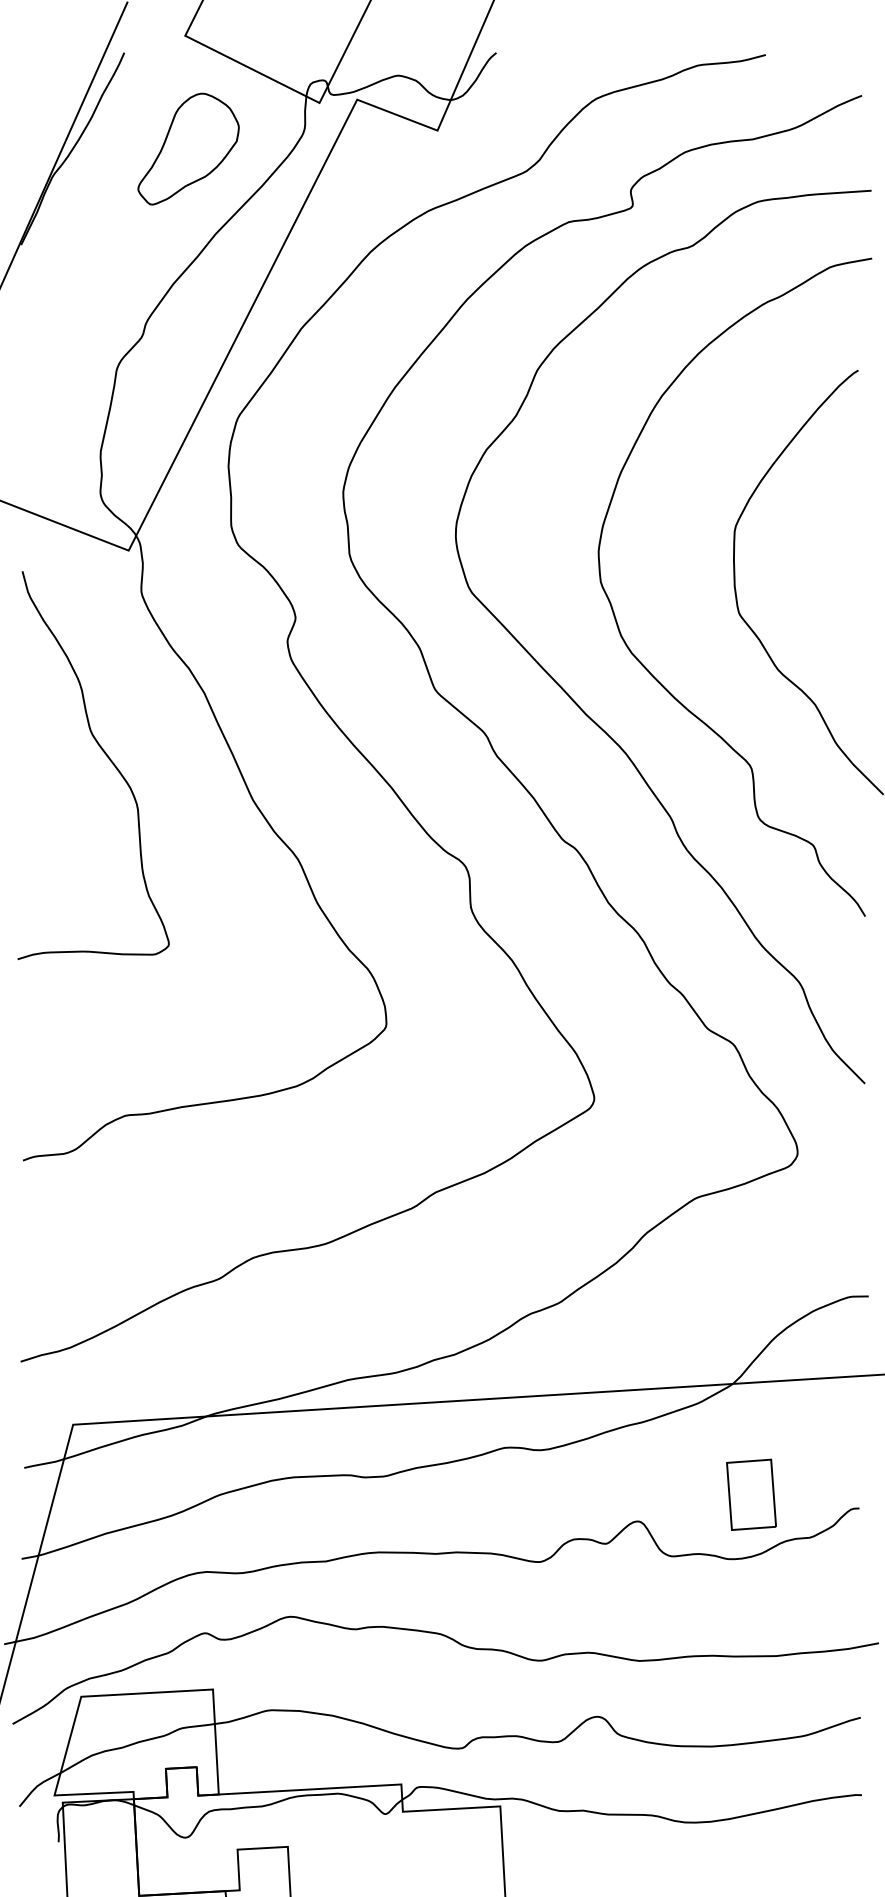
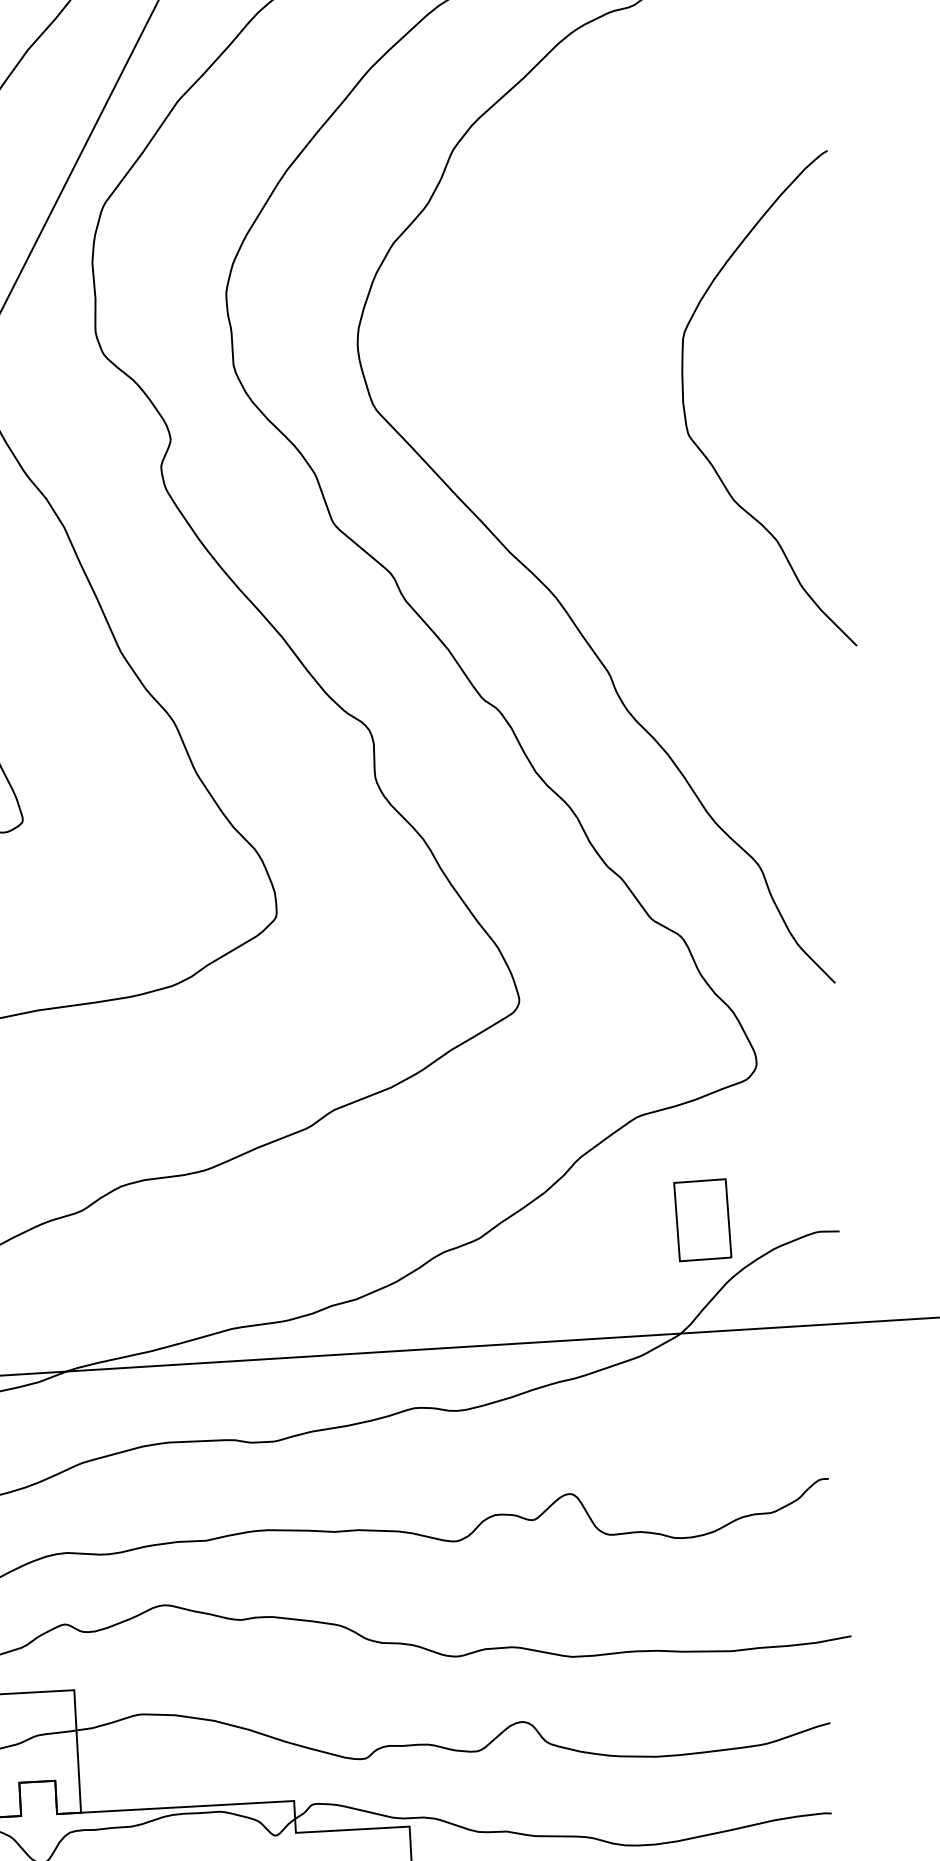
curve: (649, 670) -> (583, 500), removed
part: (751, 1494) -> (702, 1219), moved

